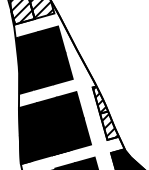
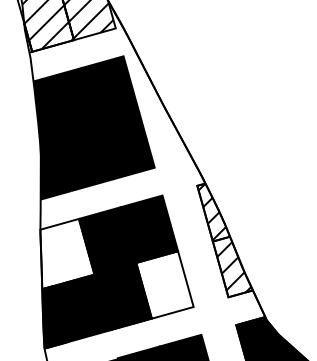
fill: (31, 119) -> (67, 253), removed
fill: (77, 134) -> (164, 285), removed

